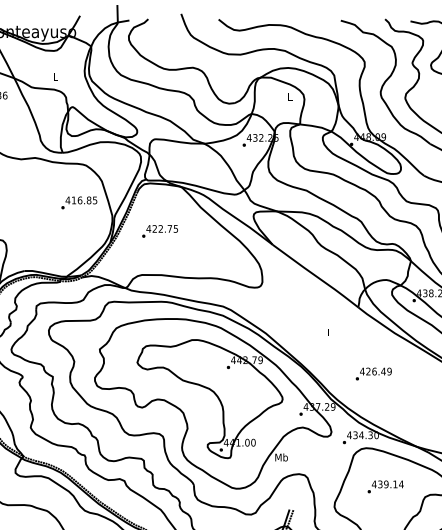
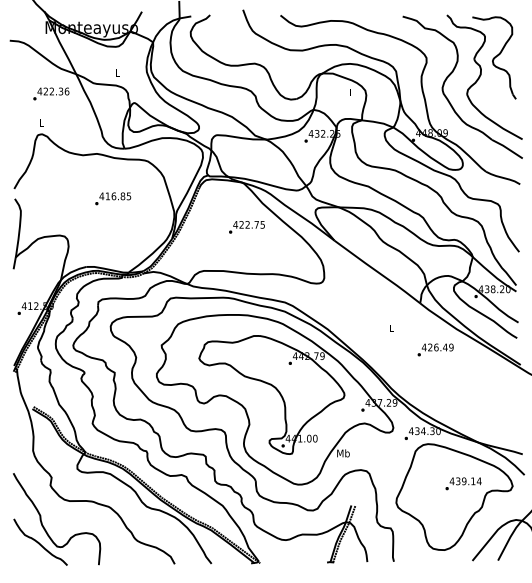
text: (79, 202) -> (113, 198), moved
text: (159, 231) -> (246, 227), moved
text: (373, 373) -> (435, 349), moved
text: (385, 486) -> (463, 483), moved

